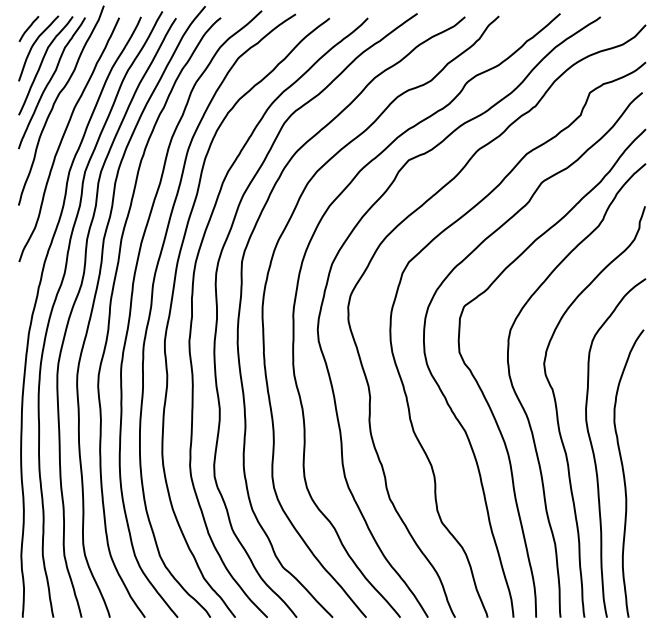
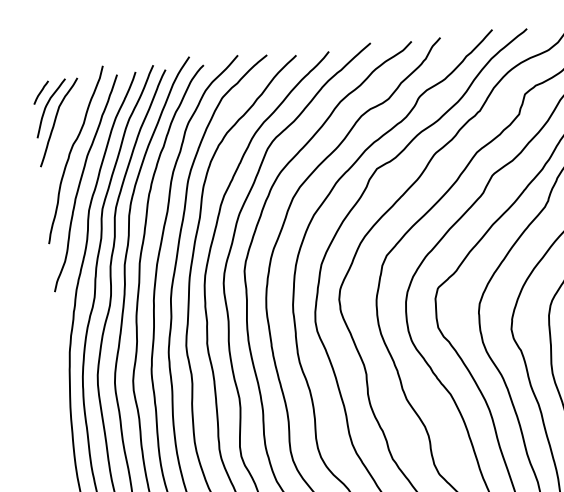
curve: (49, 83) -> (63, 137), removed

